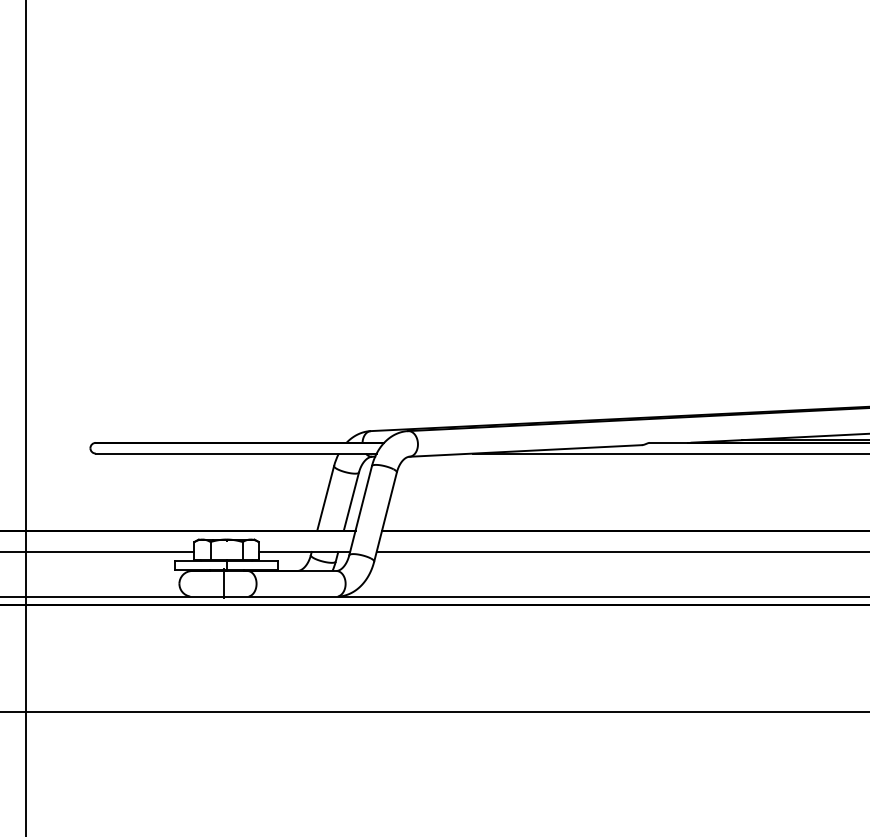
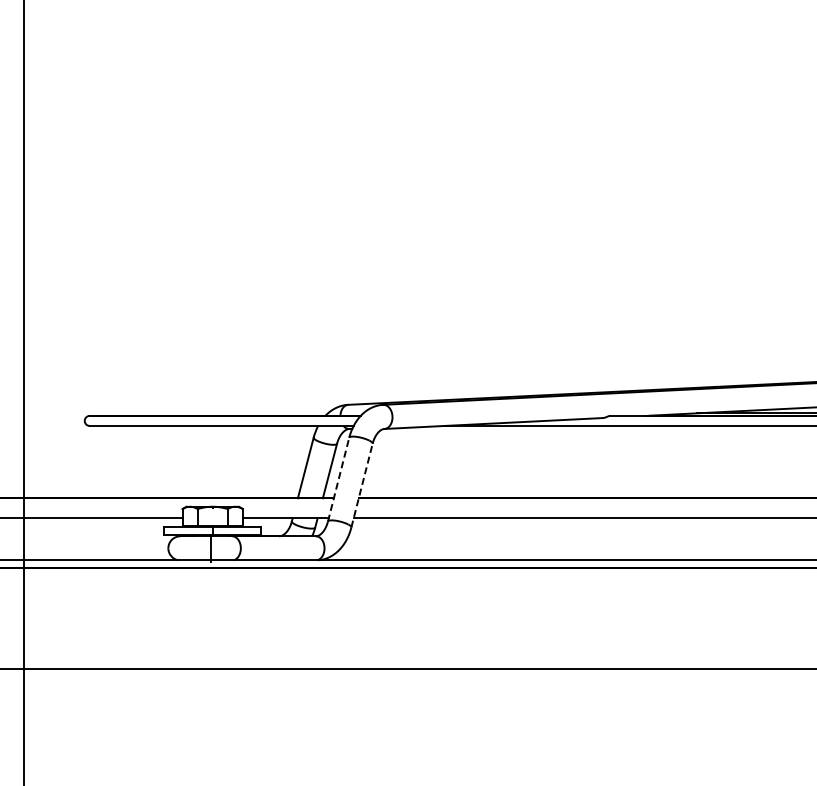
line: (360, 510) -> (338, 479), solid -> dashed
line: (386, 516) -> (362, 485), solid -> dashed

